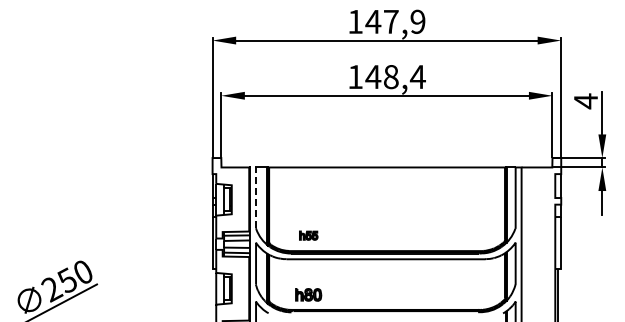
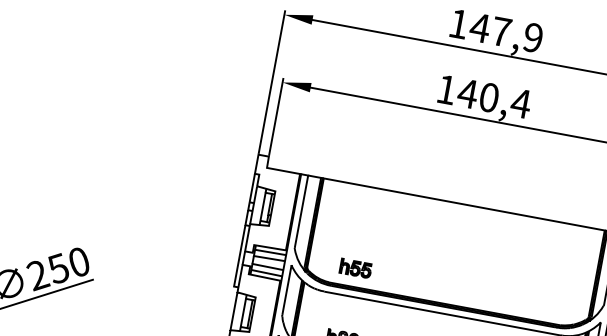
text: (391, 76) -> (489, 97), 148,4 -> 140,4
line: (256, 194) -> (302, 207), dashed -> solid
part: (308, 235) -> (355, 268), size x1.43

